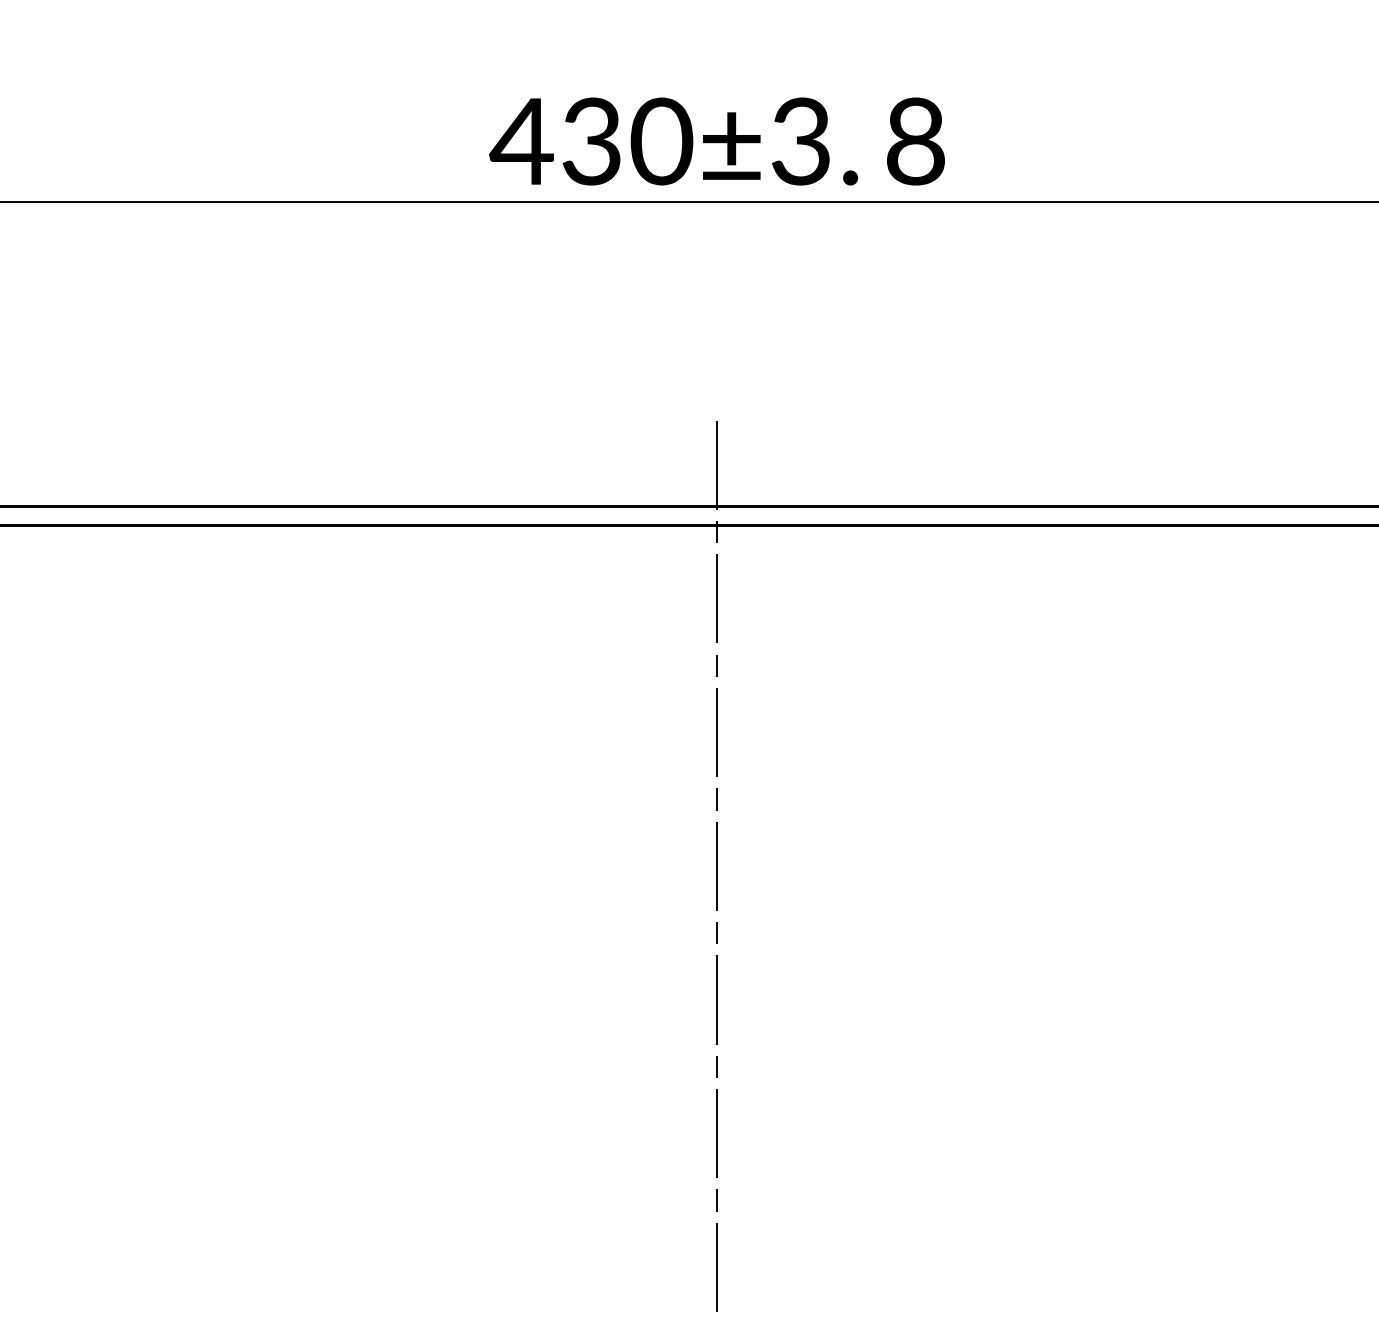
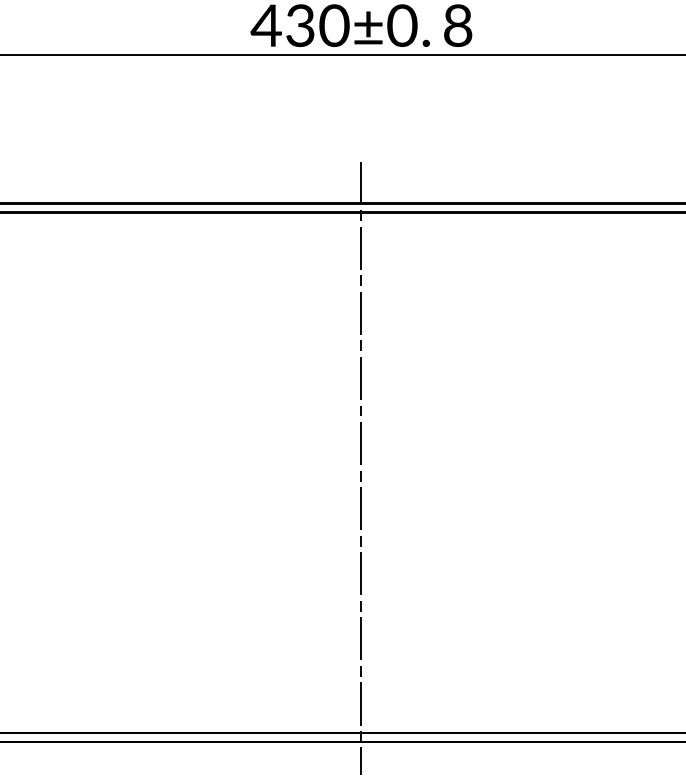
text: (801, 141) -> (402, 25), 430±3. -> 430±0.

